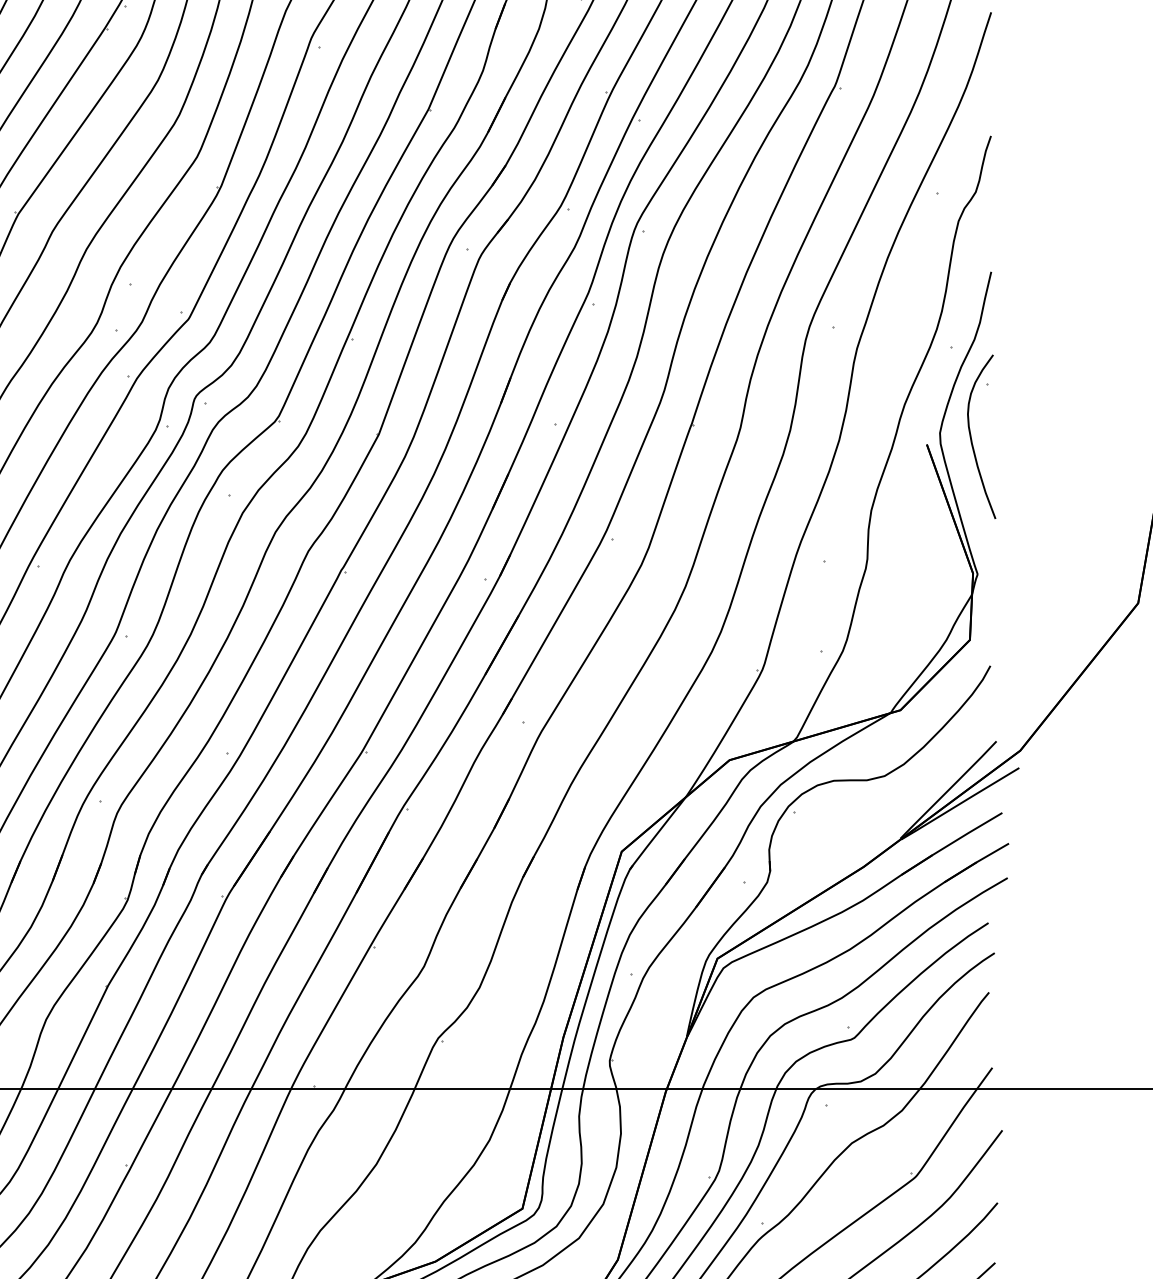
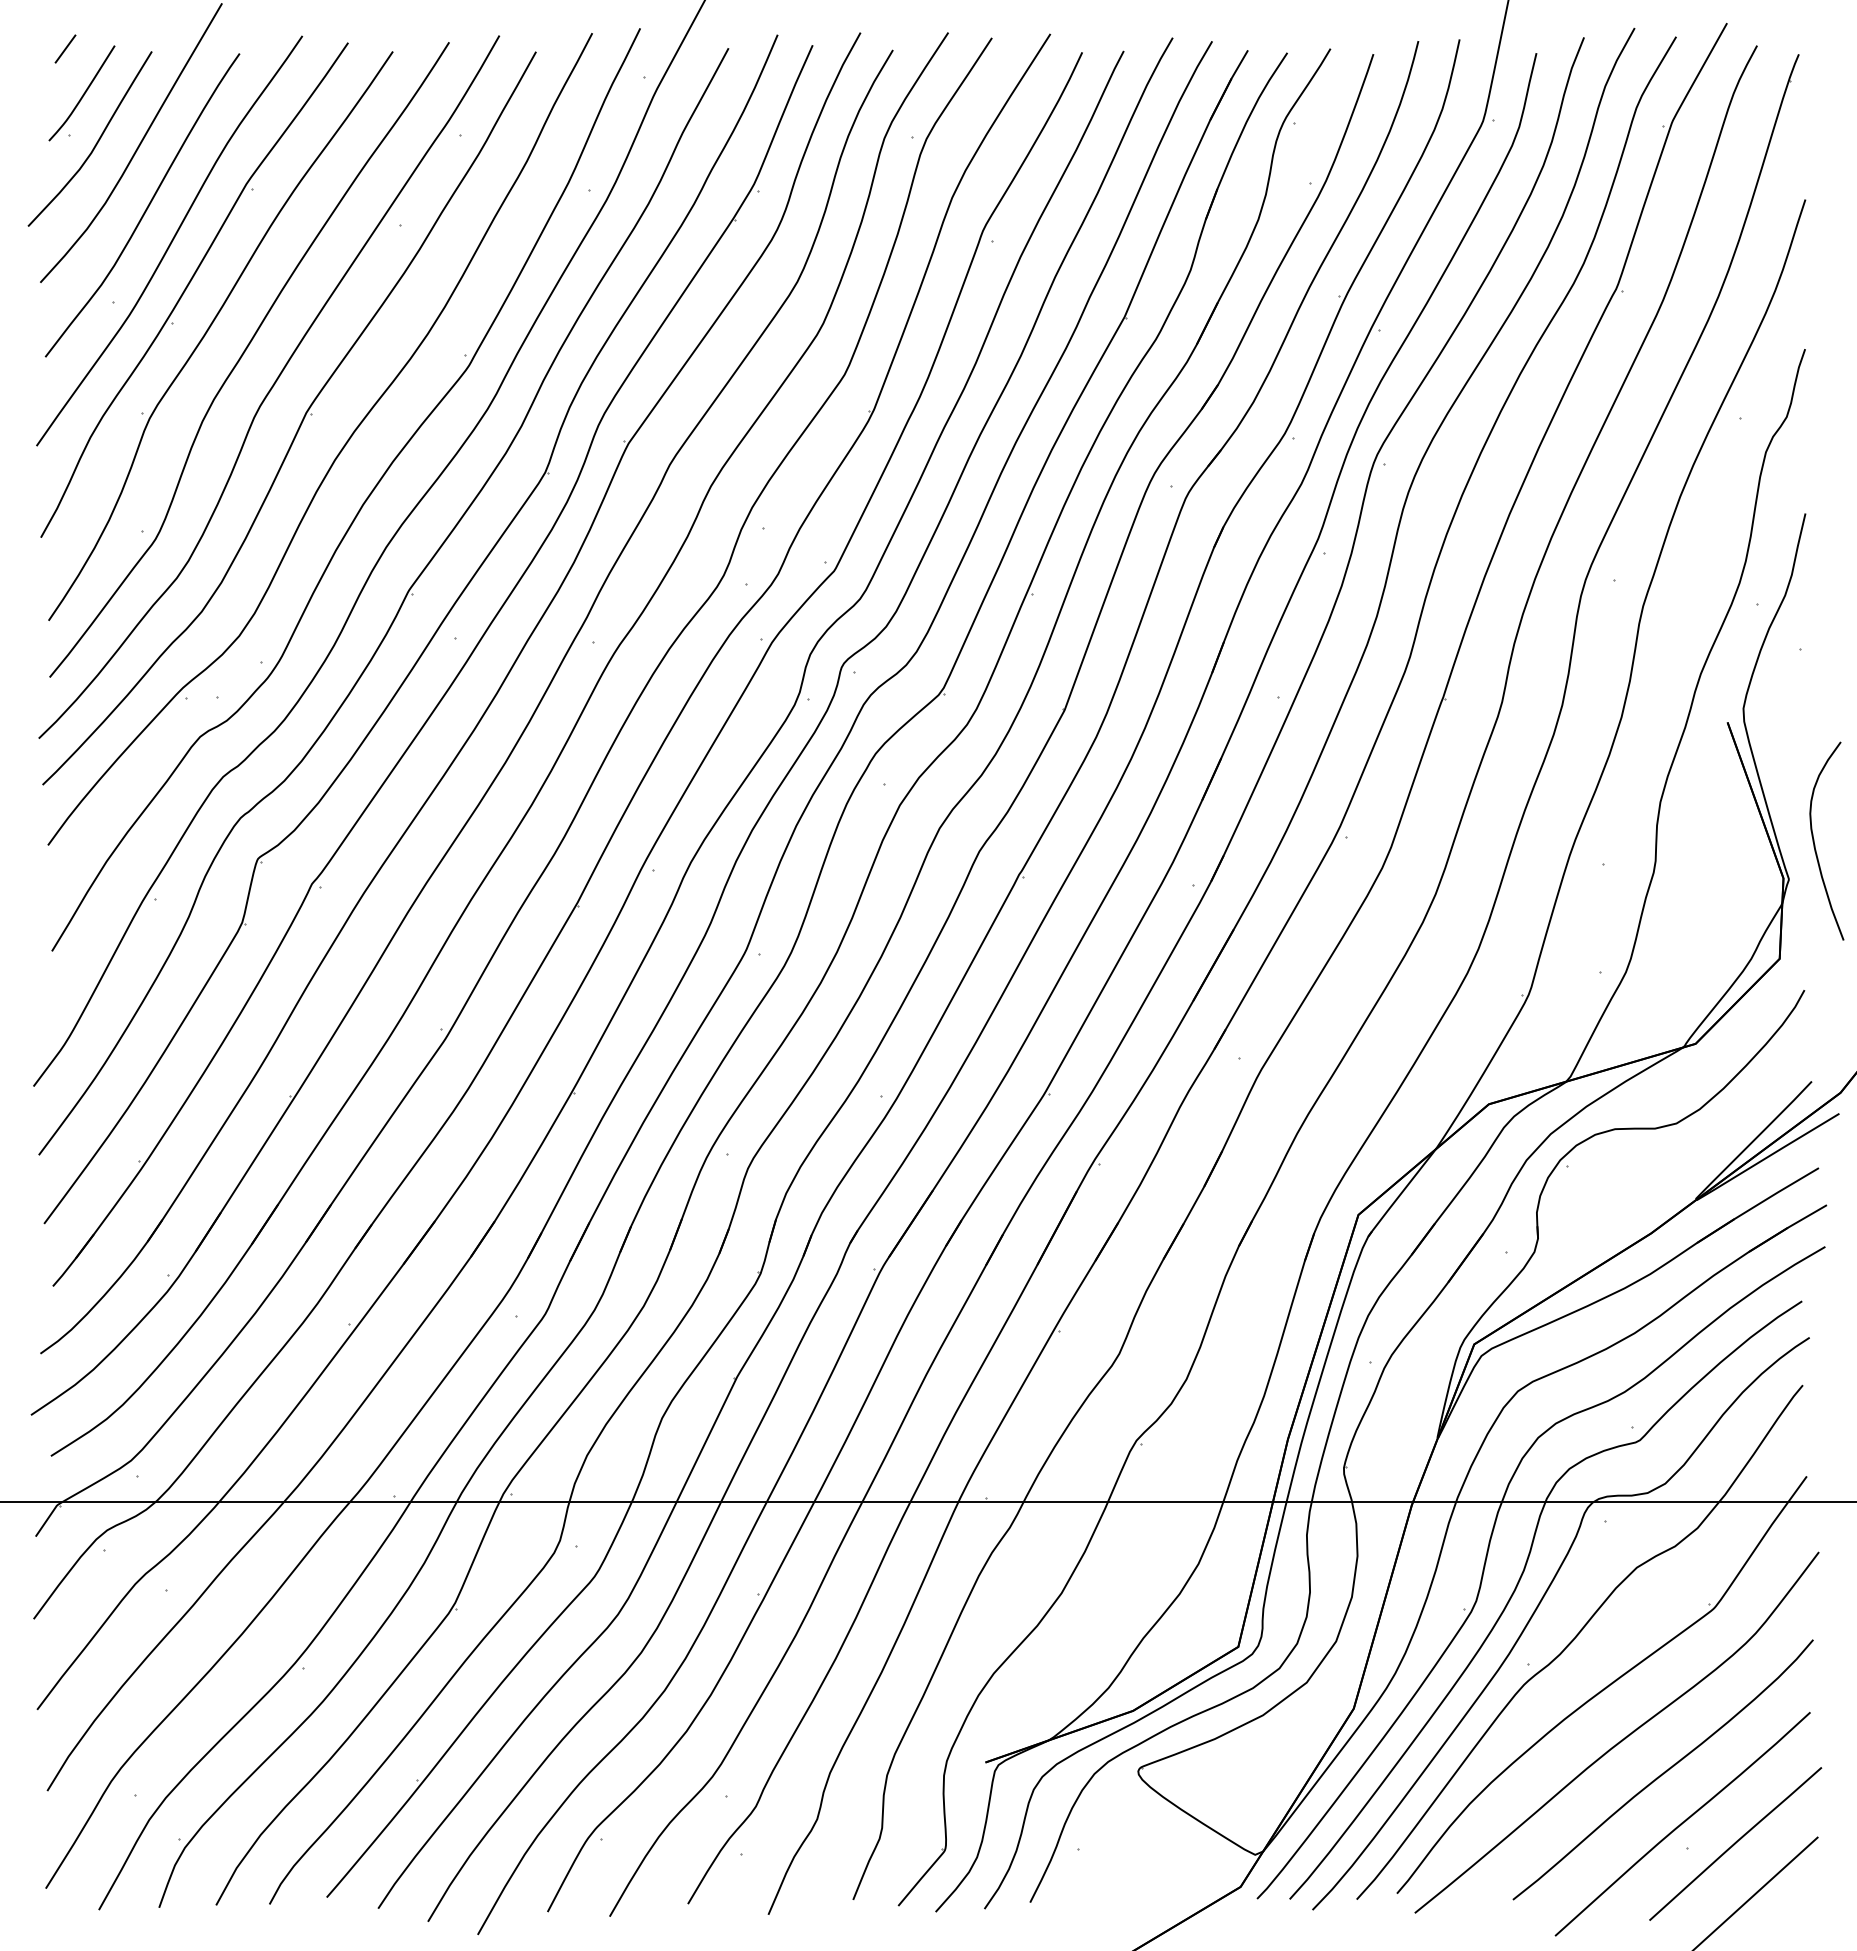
curve: (972, 439) -> (1815, 844), moved

